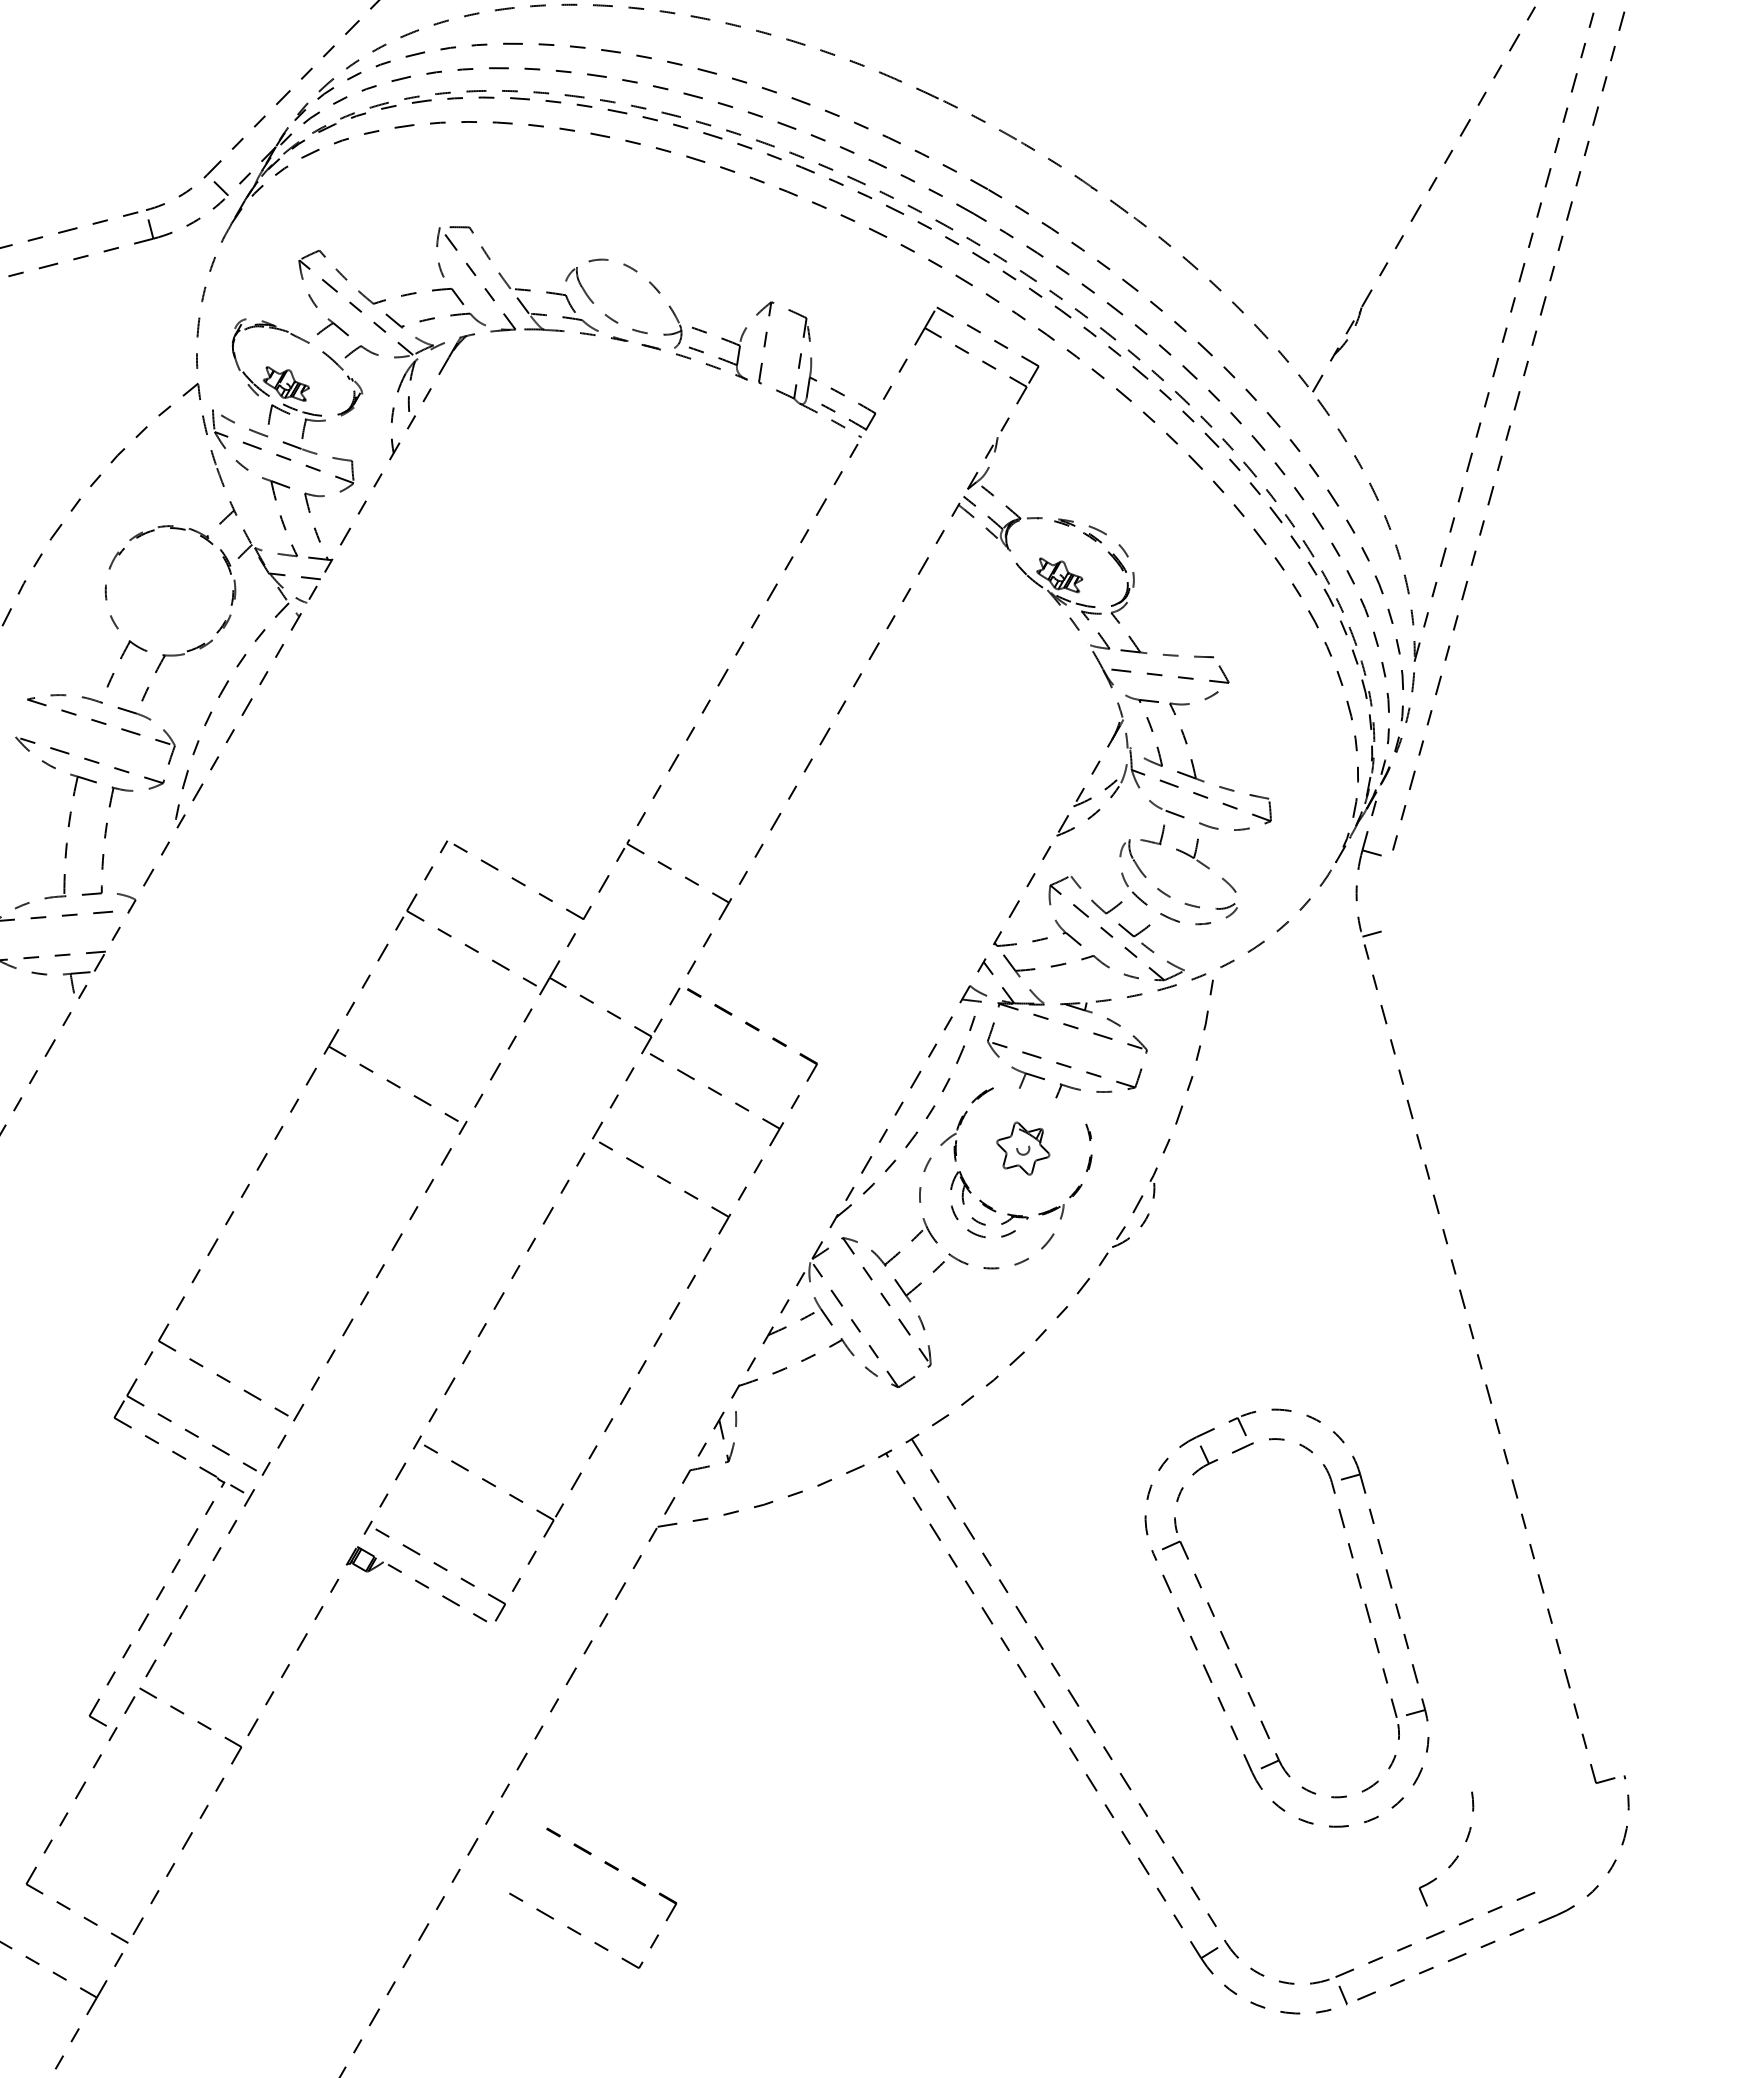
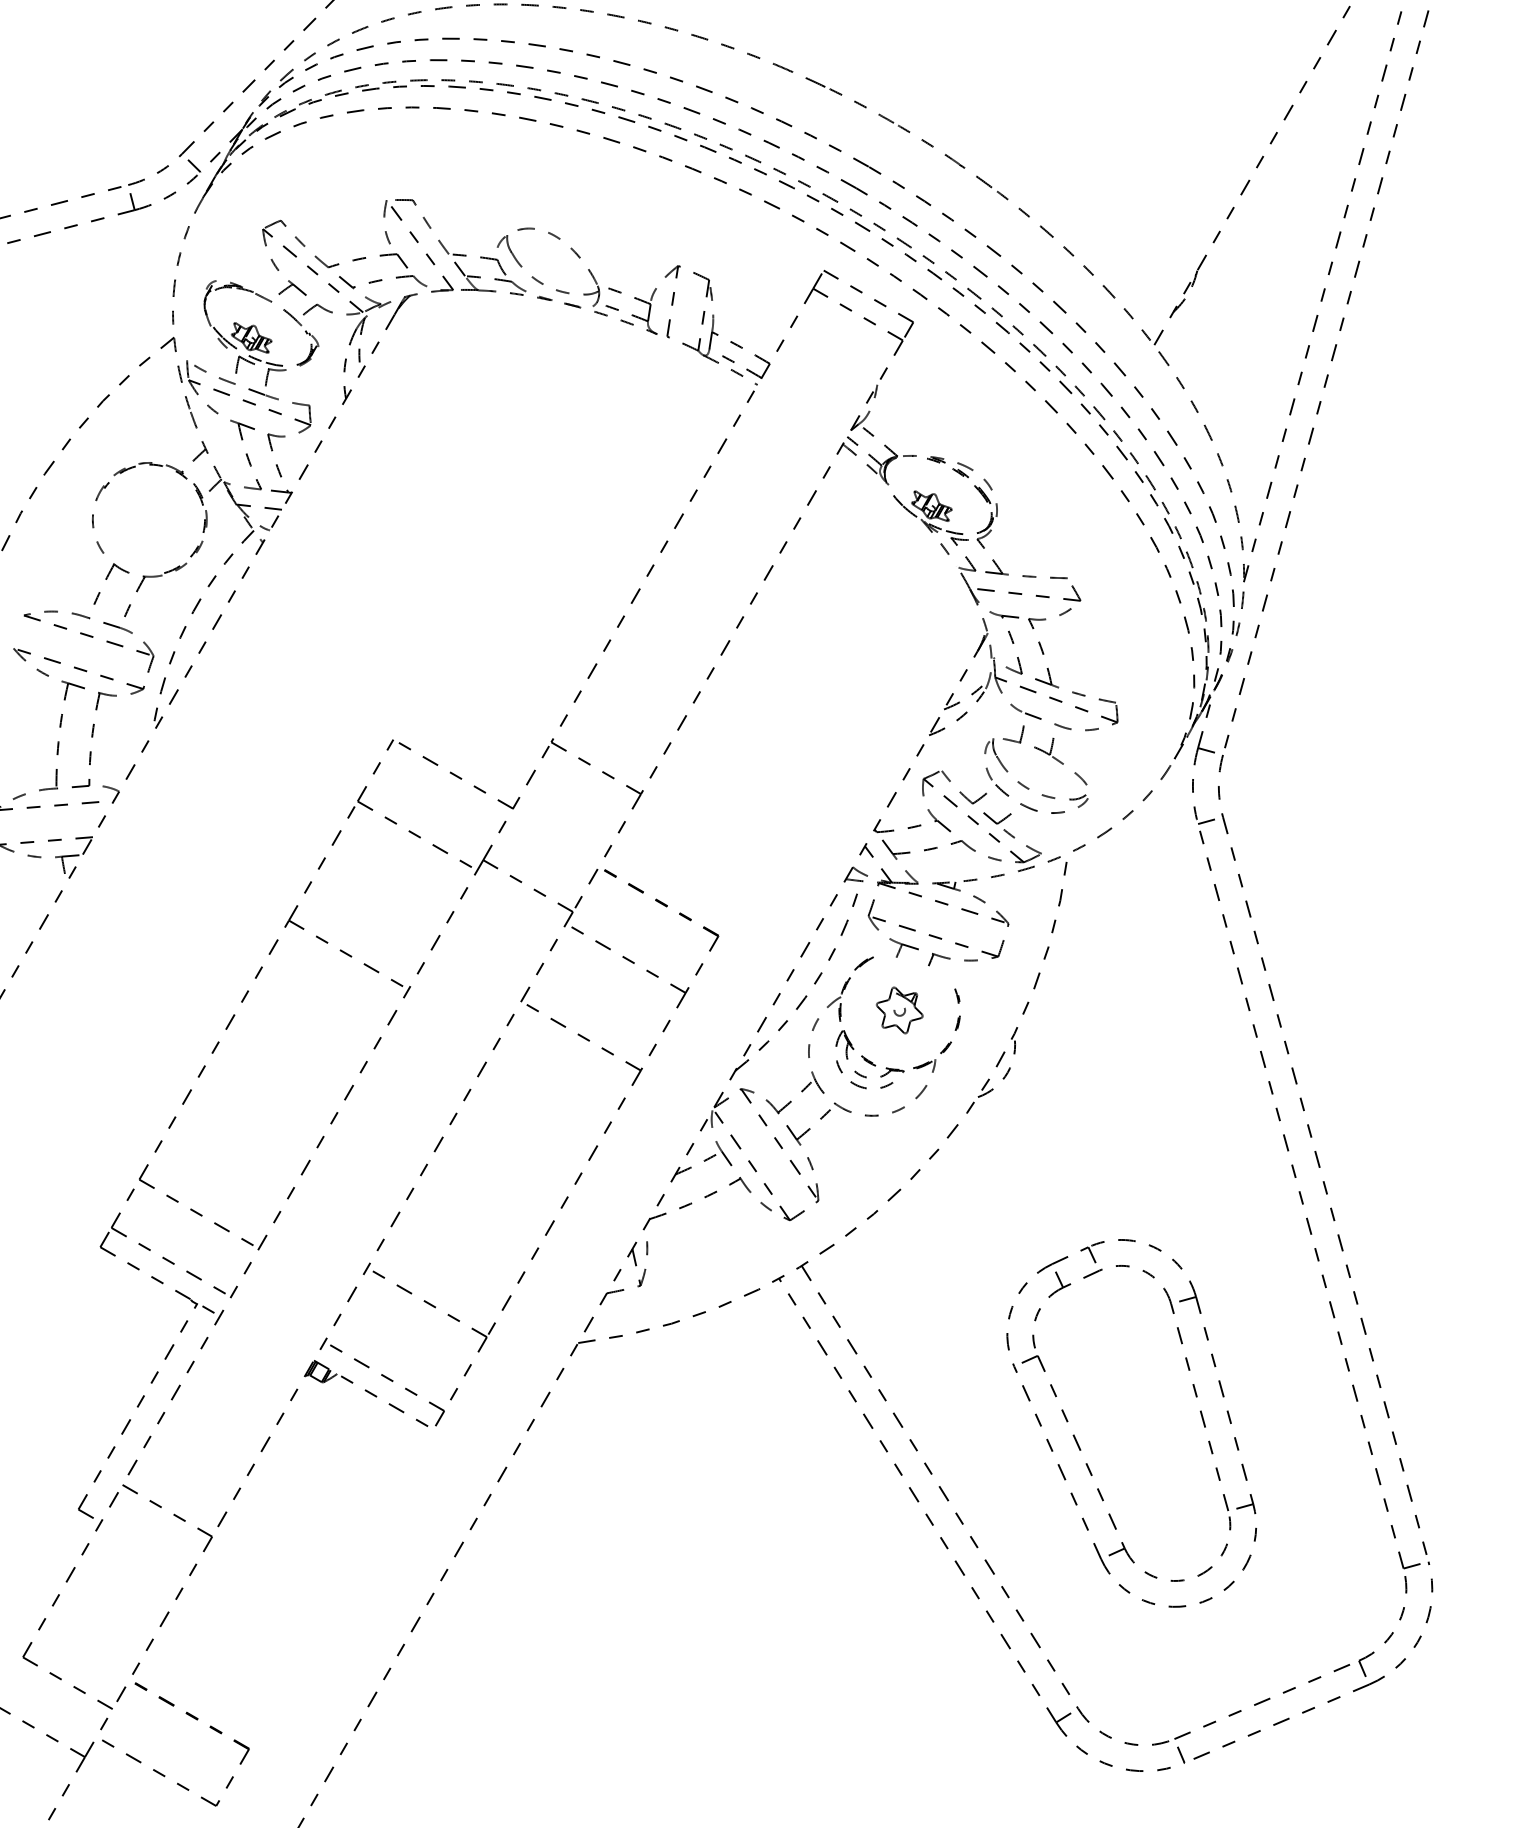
part: (1498, 1314) -> (1317, 1156), added
part: (1456, 1856) -> (1391, 1632), moved
part: (609, 1866) -> (190, 1716), moved

